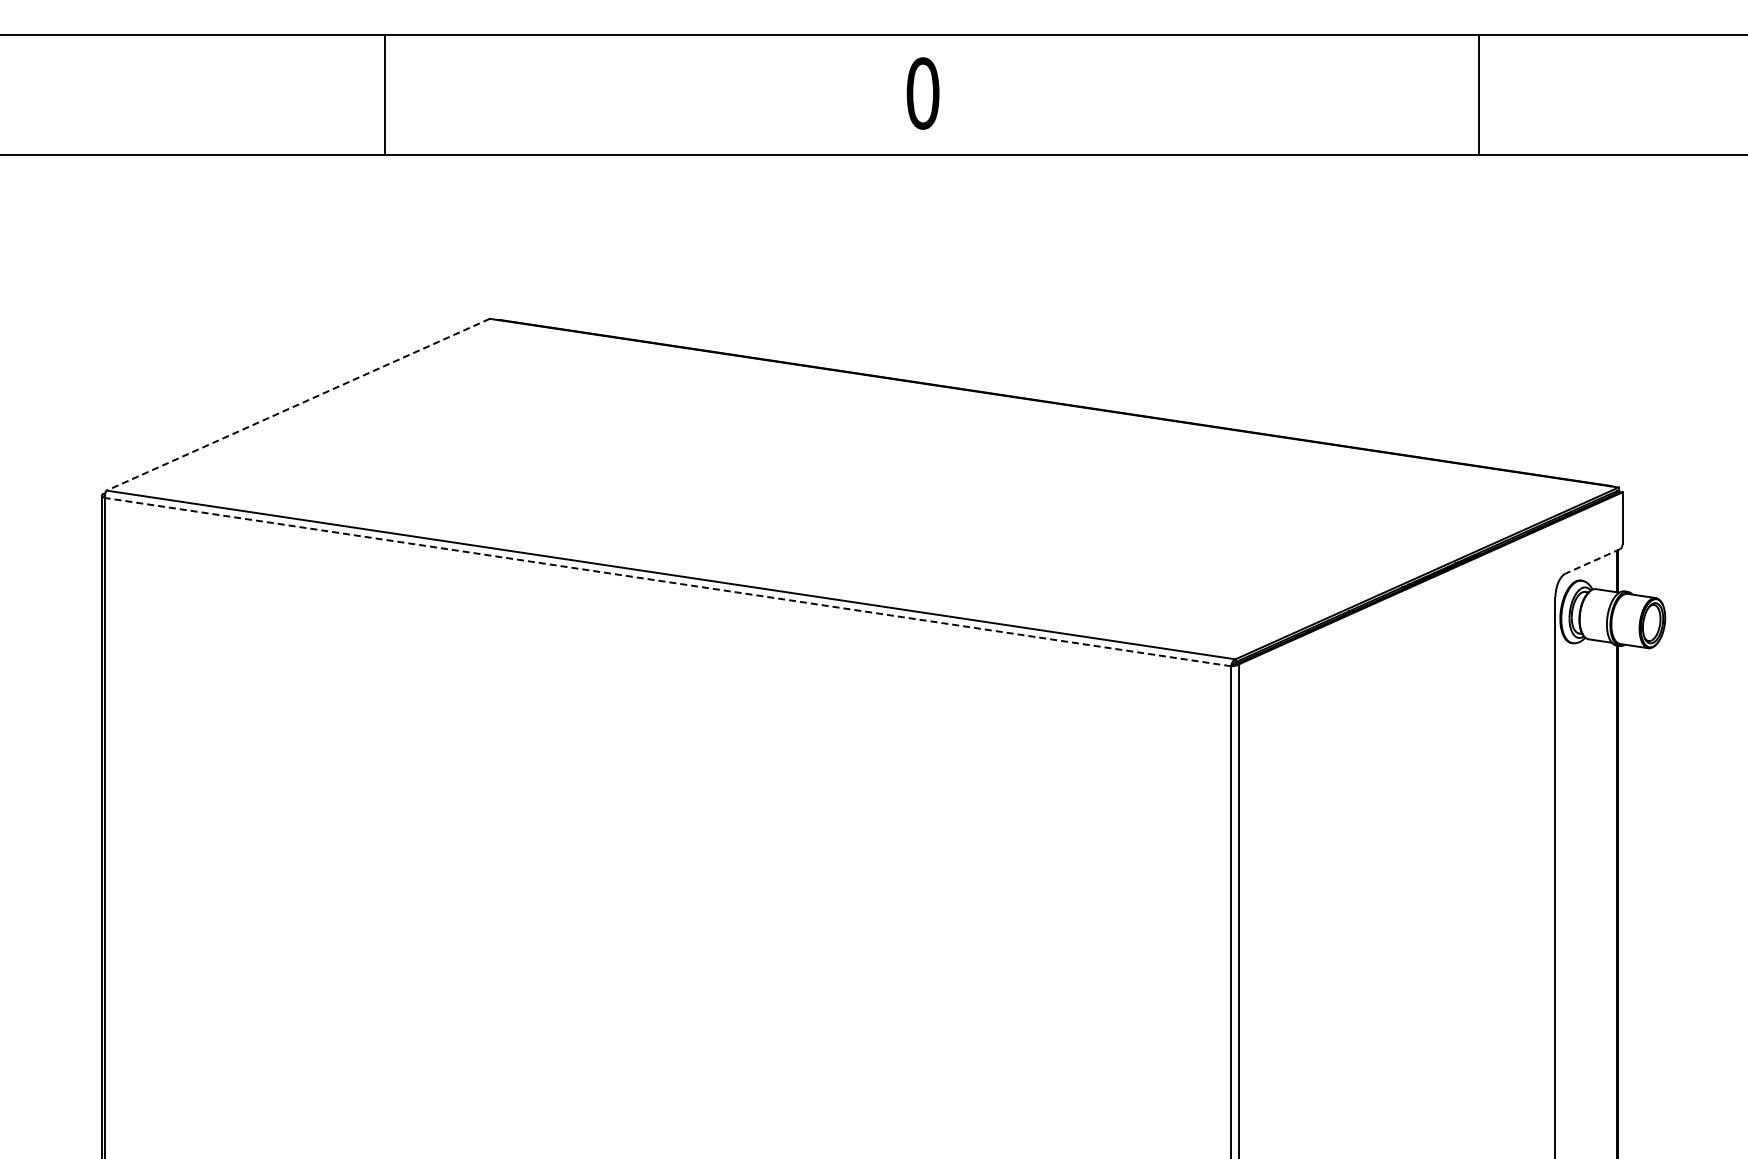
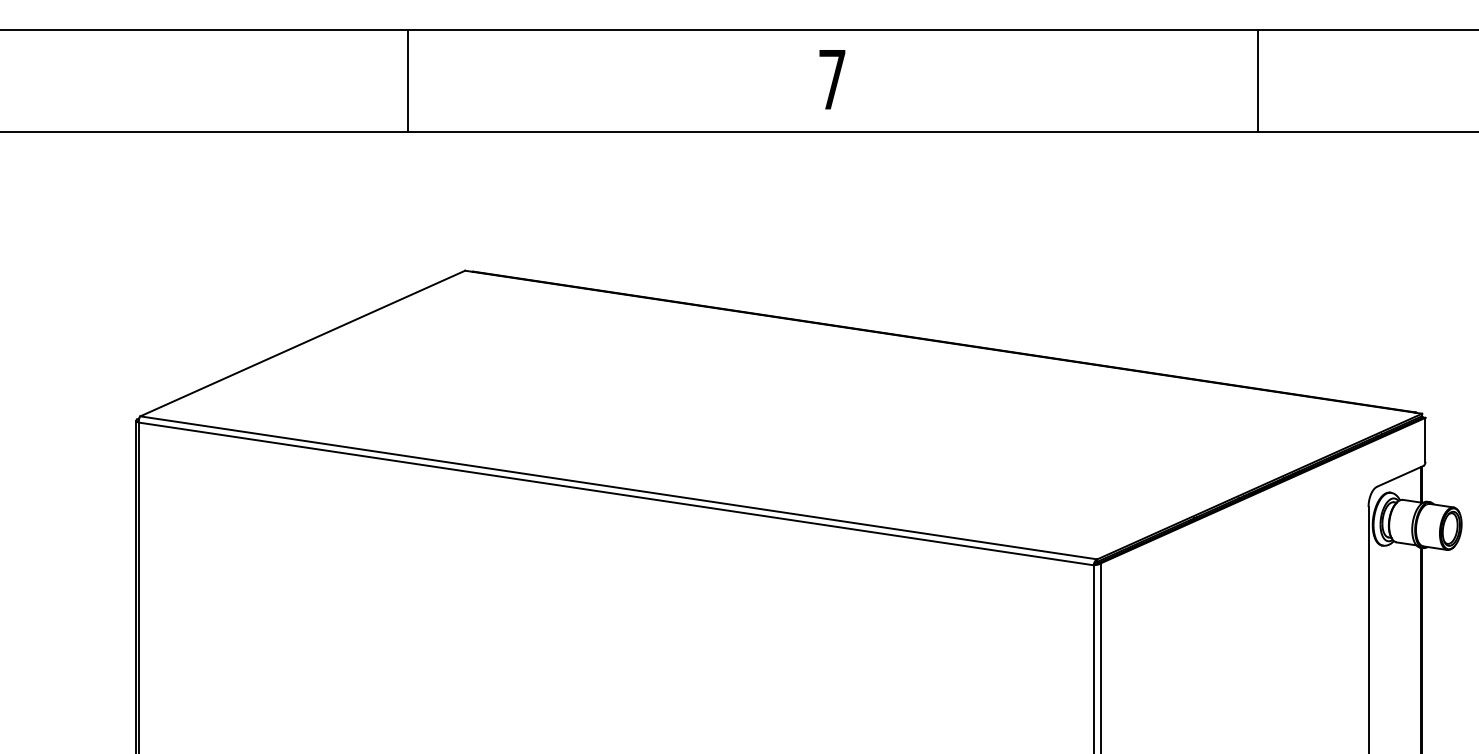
text: (922, 93) -> (831, 79), 0 -> 7
line: (384, 94) -> (408, 80), moved
line: (1478, 94) -> (1257, 80), moved
line: (298, 404) -> (302, 343), dashed -> solid
line: (1592, 561) -> (1399, 476), dashed -> solid
line: (667, 582) -> (615, 494), dashed -> solid

